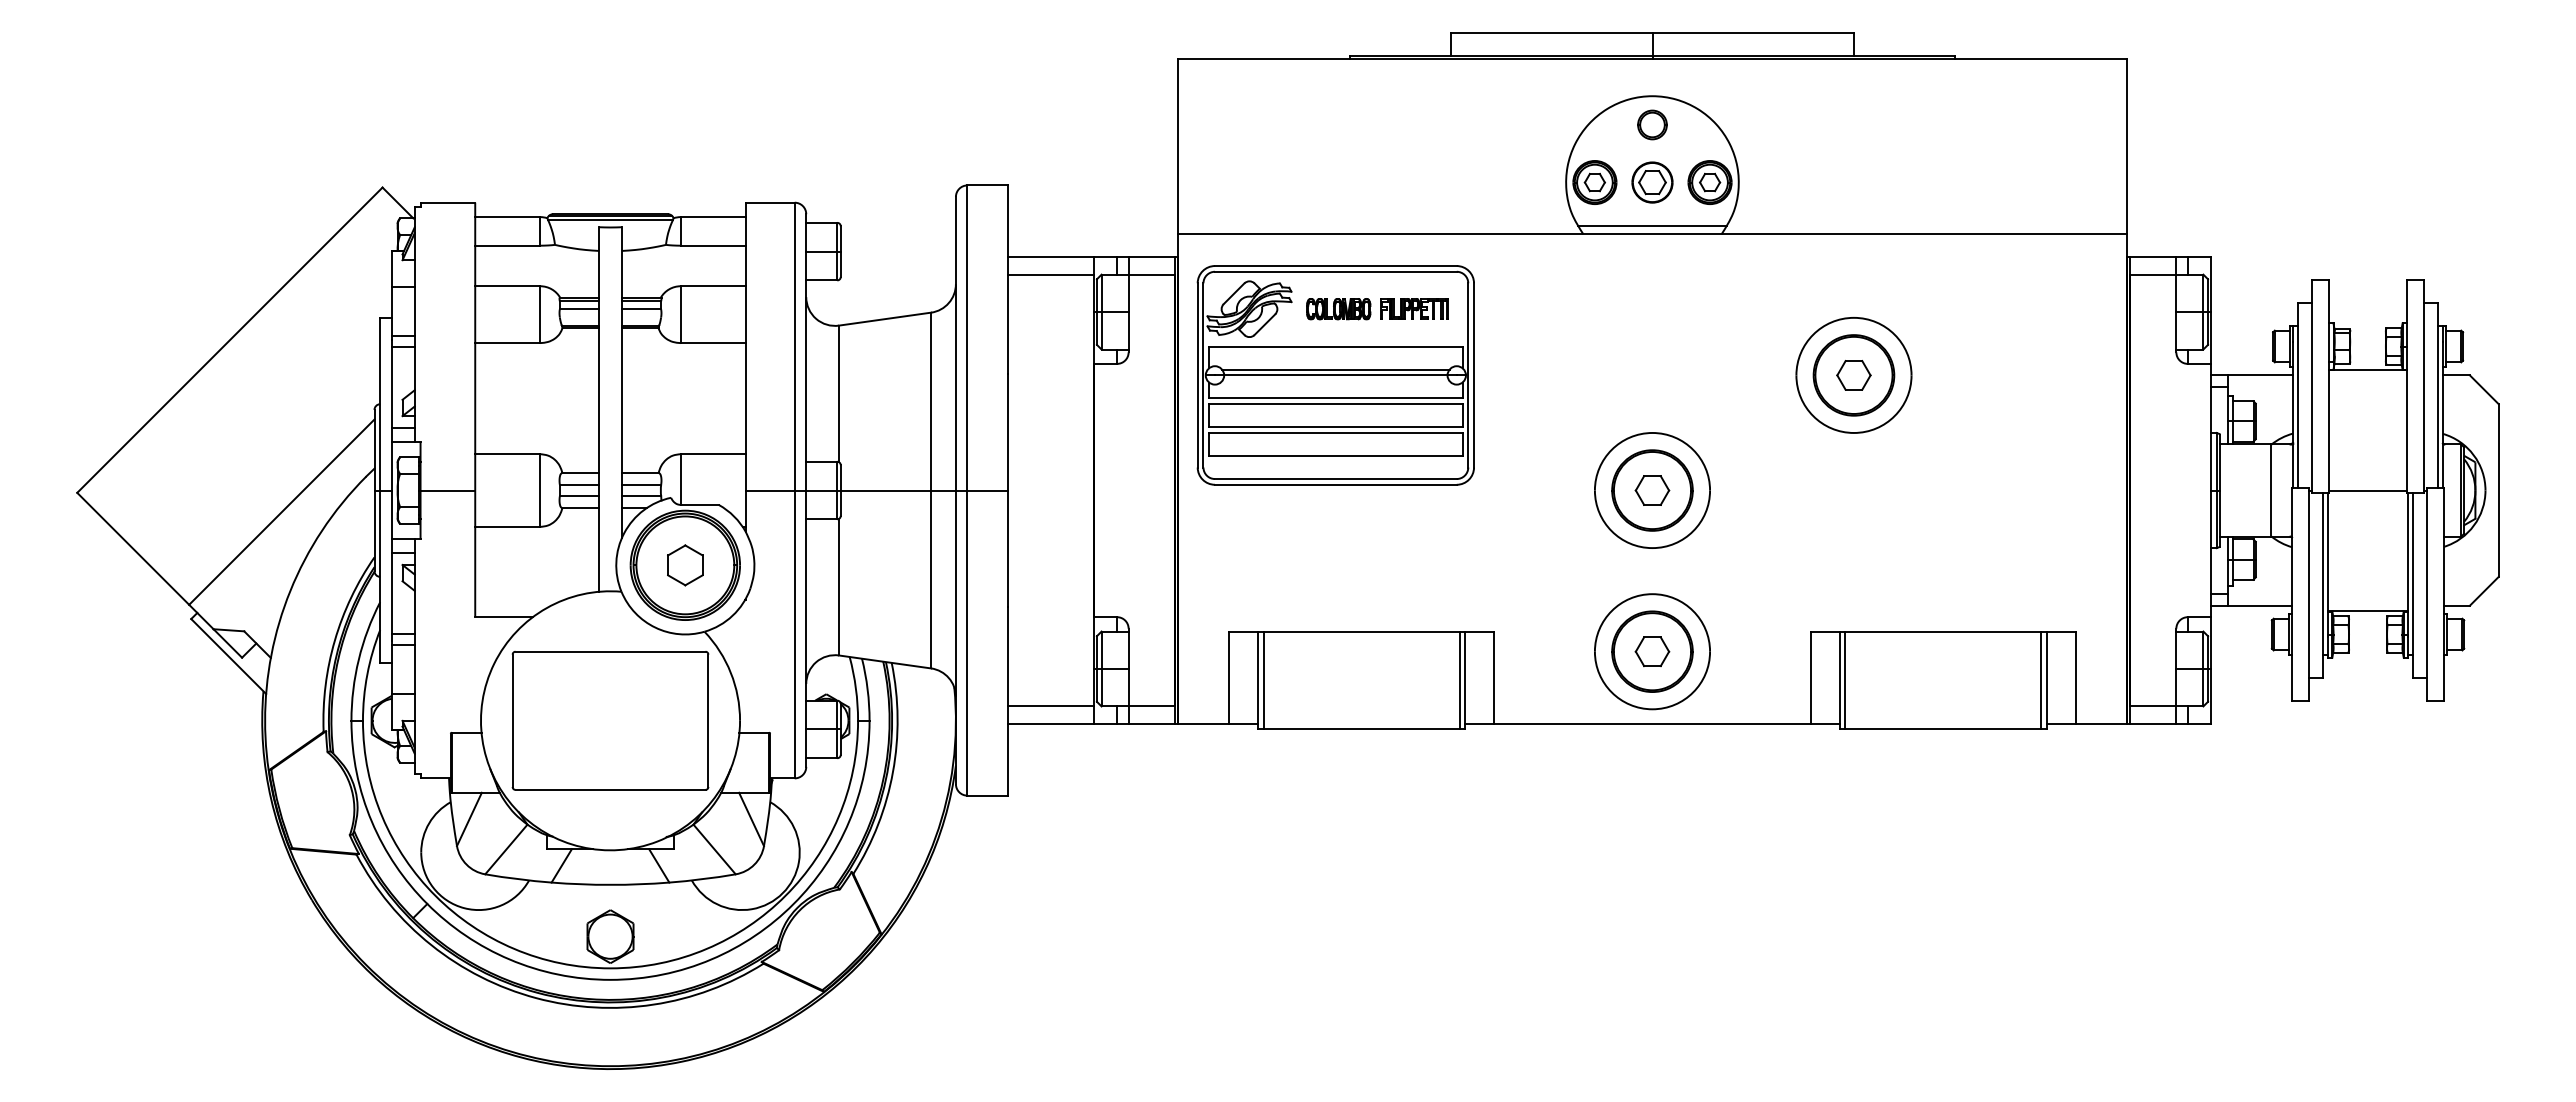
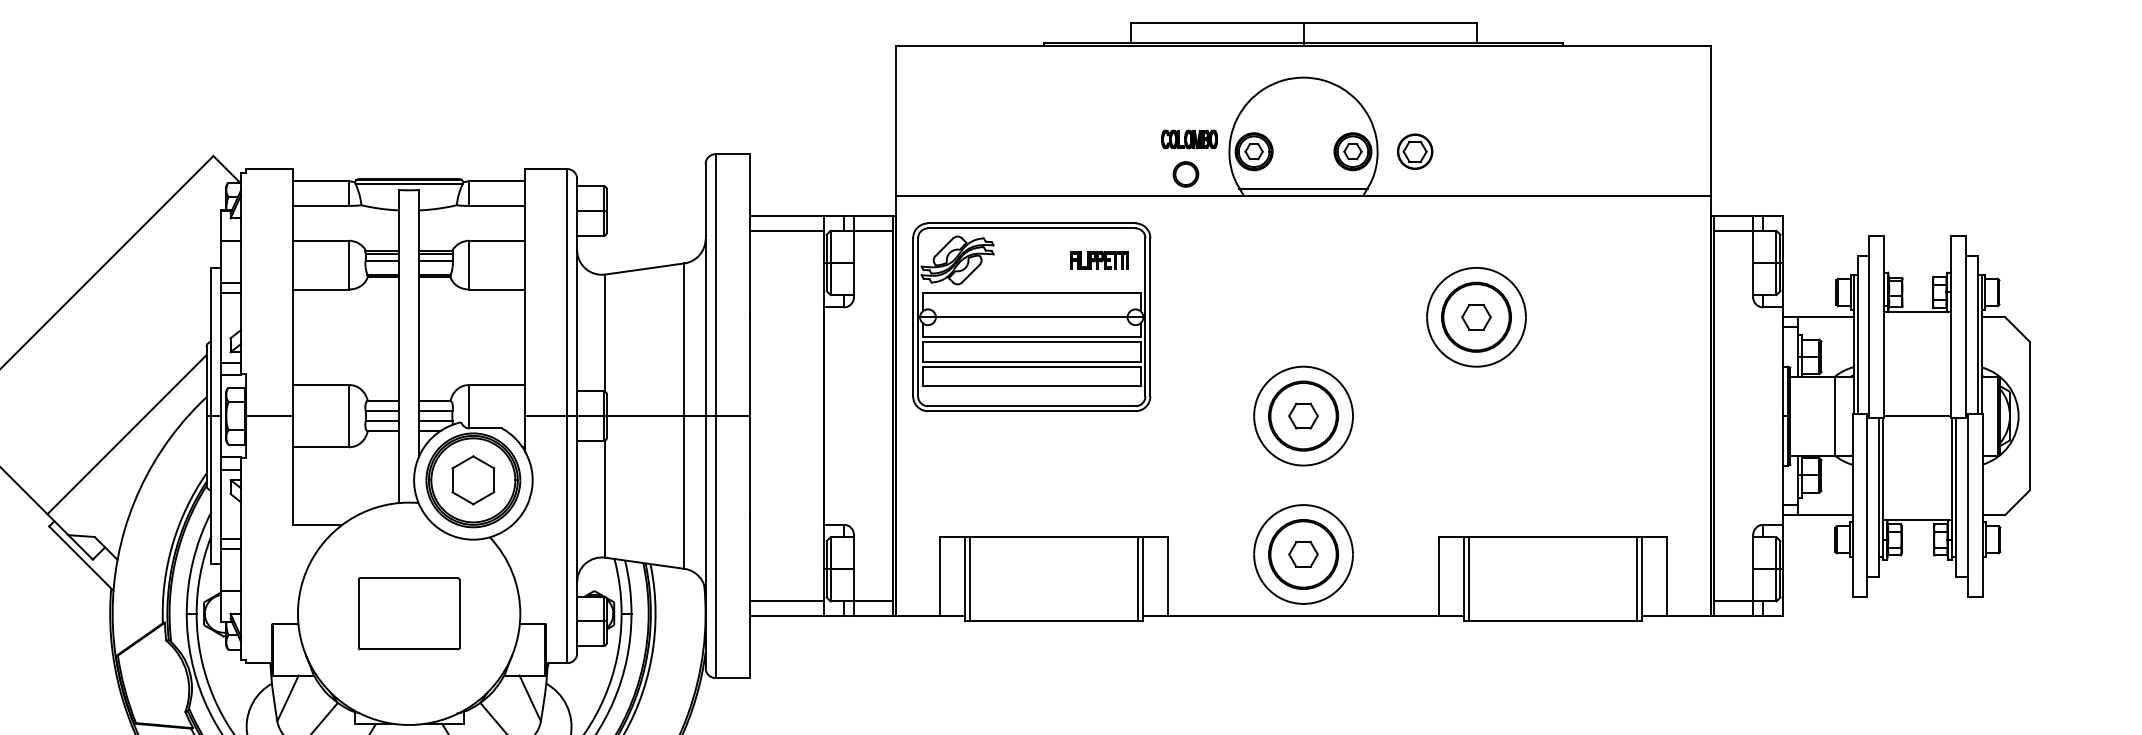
part: (1652, 124) -> (1185, 174), moved
part: (1652, 182) -> (1415, 151), moved
part: (1338, 309) -> (1189, 139), moved
line: (1335, 369) -> (1031, 312), removed
part: (685, 565) -> (473, 480), size x1.4
part: (610, 720) -> (409, 613), size x0.6

